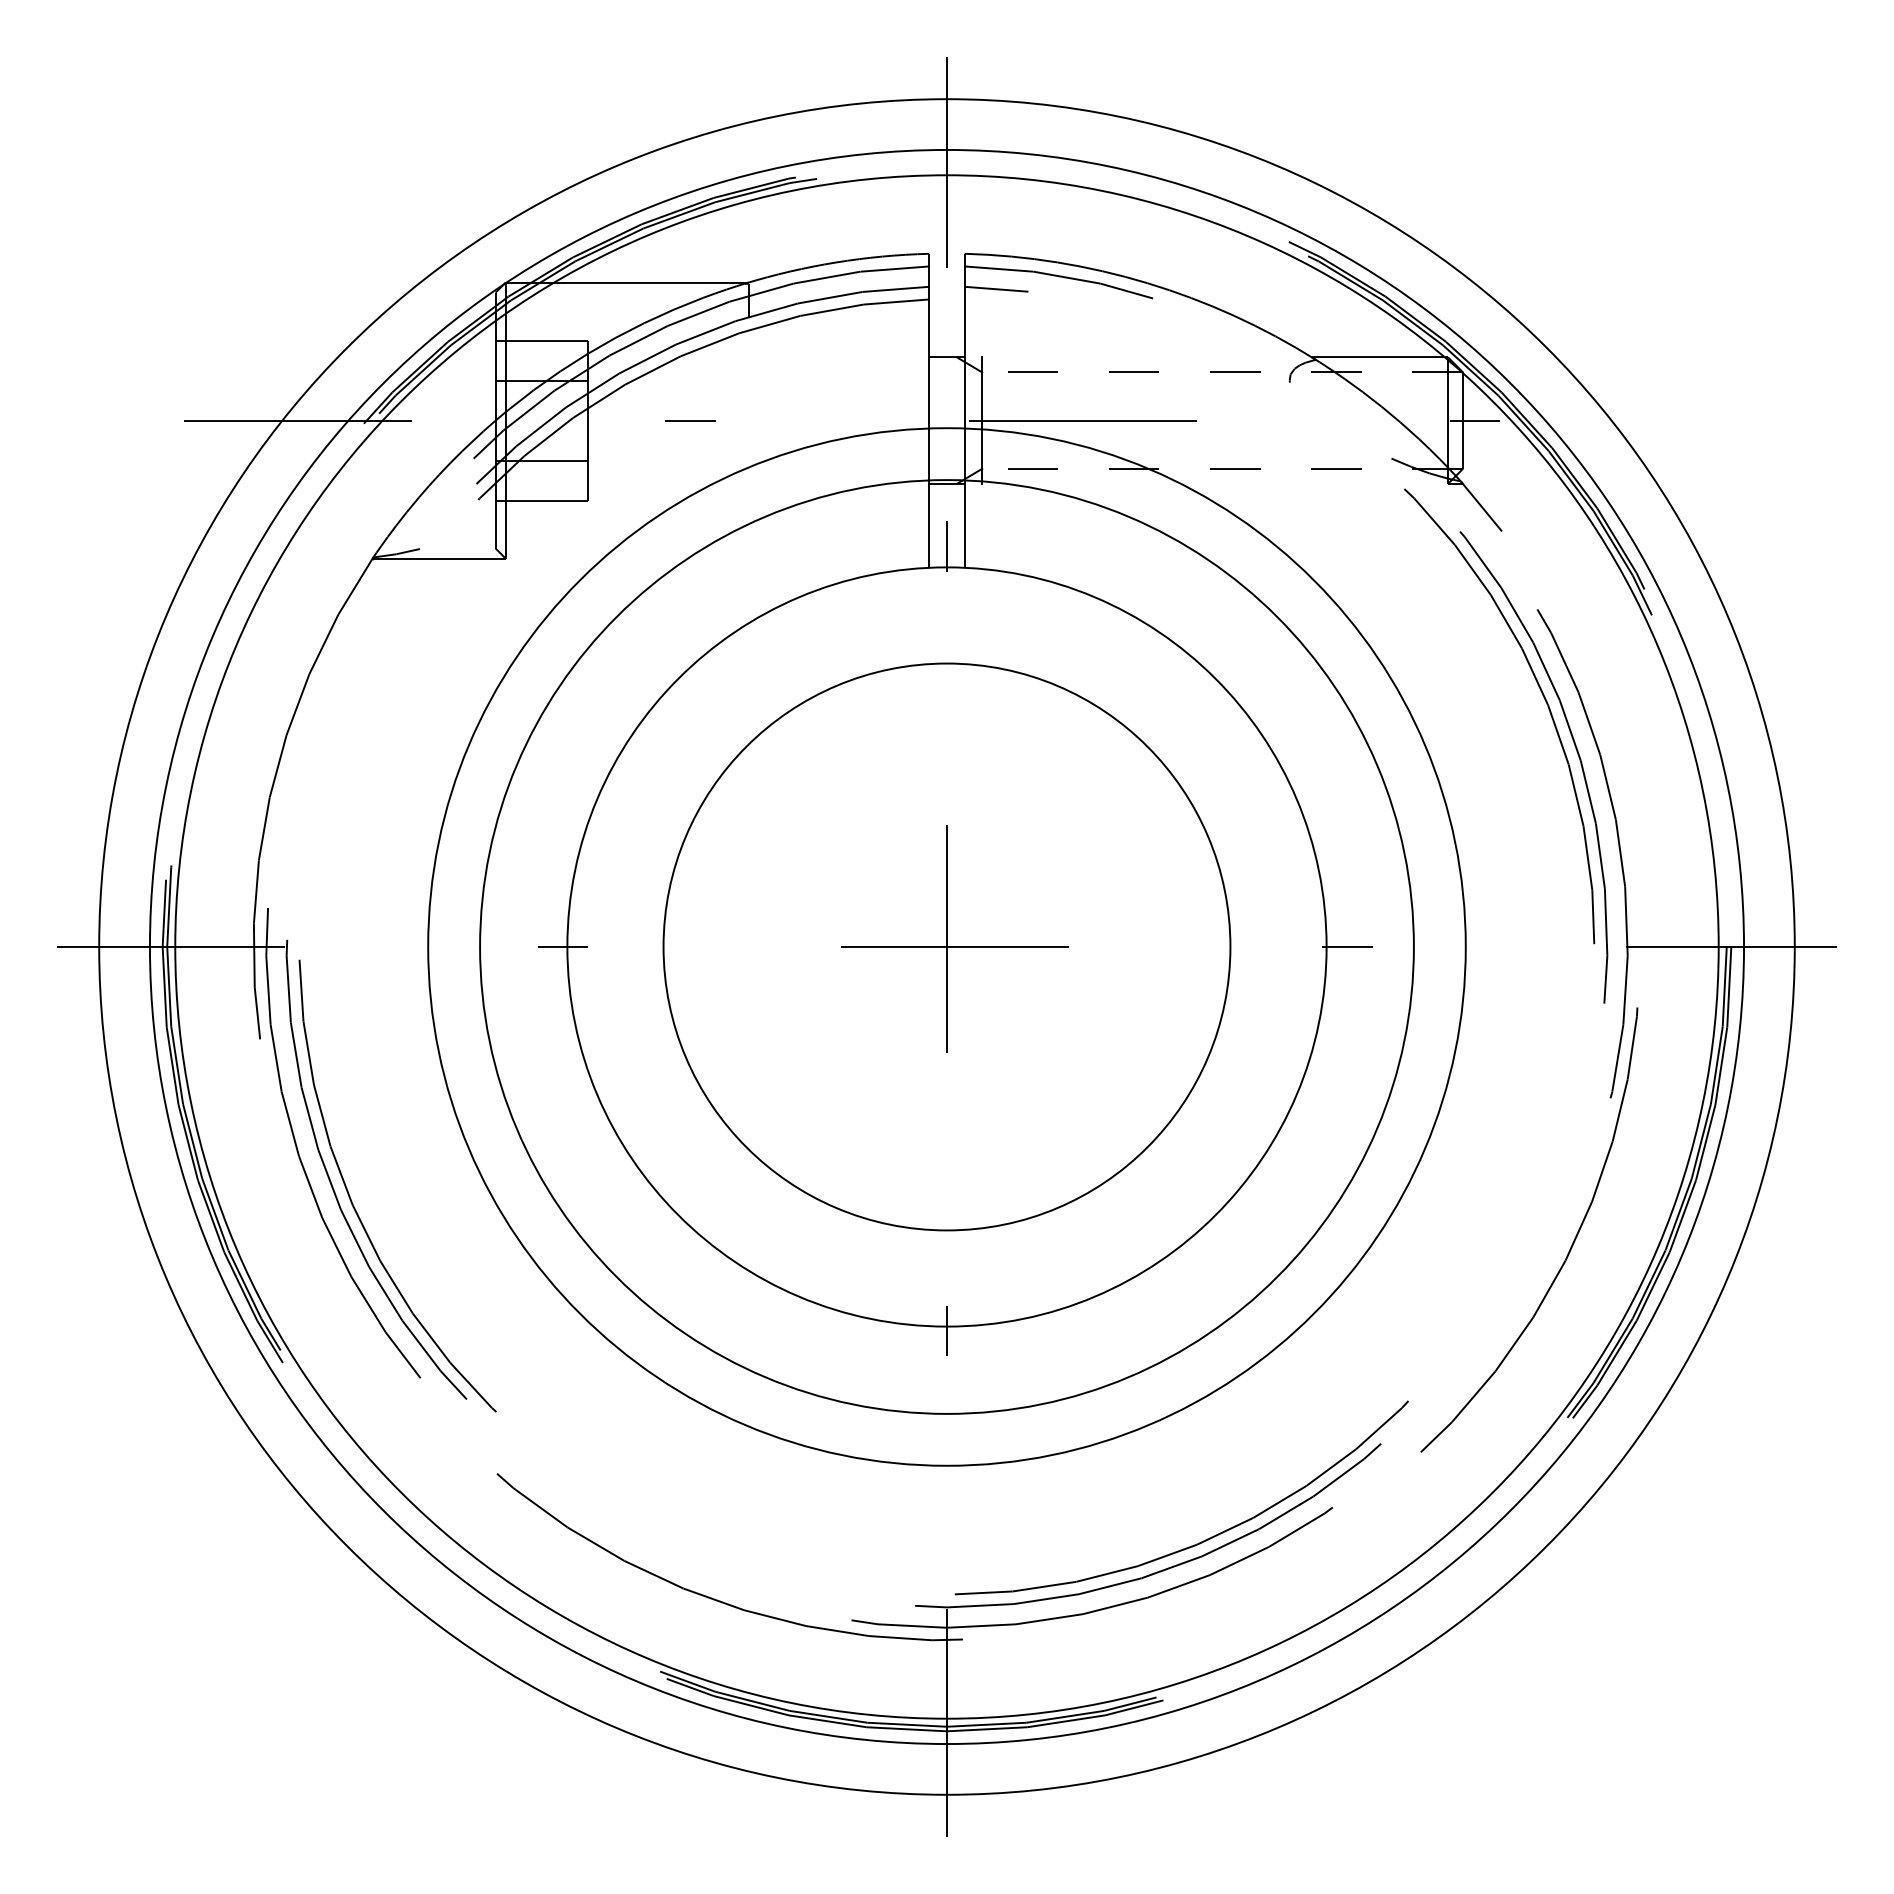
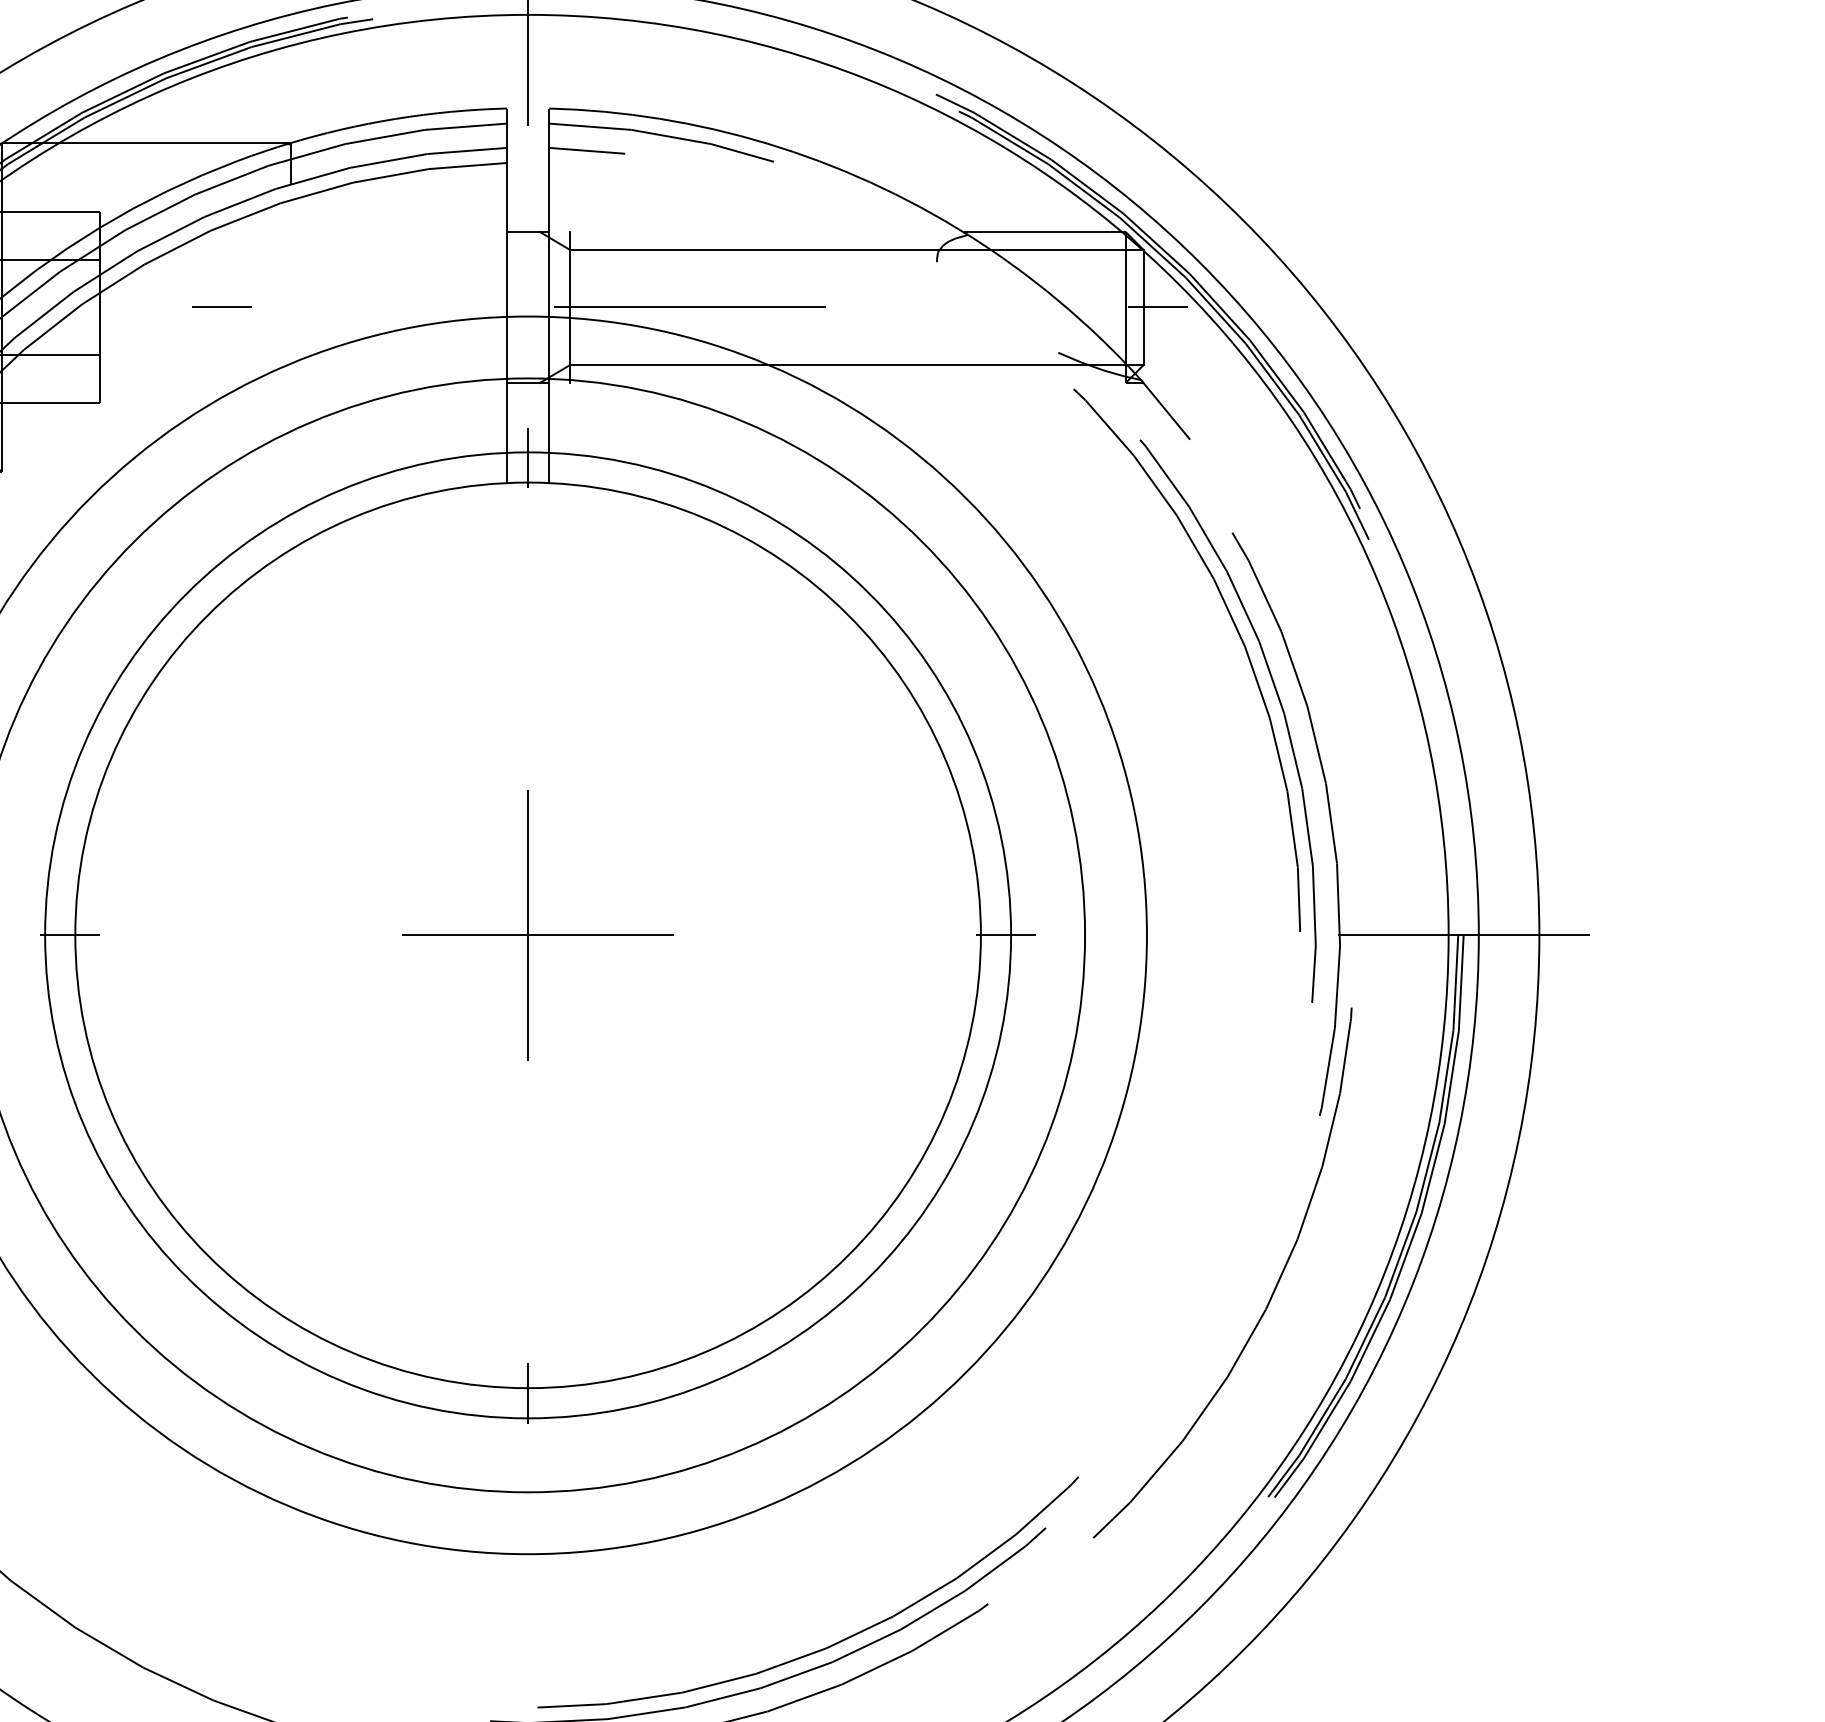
line: (1222, 372) -> (856, 250), dashed -> solid
line: (1222, 468) -> (856, 364), dashed -> solid
circle: (946, 946) -> (527, 934), size x1.43

